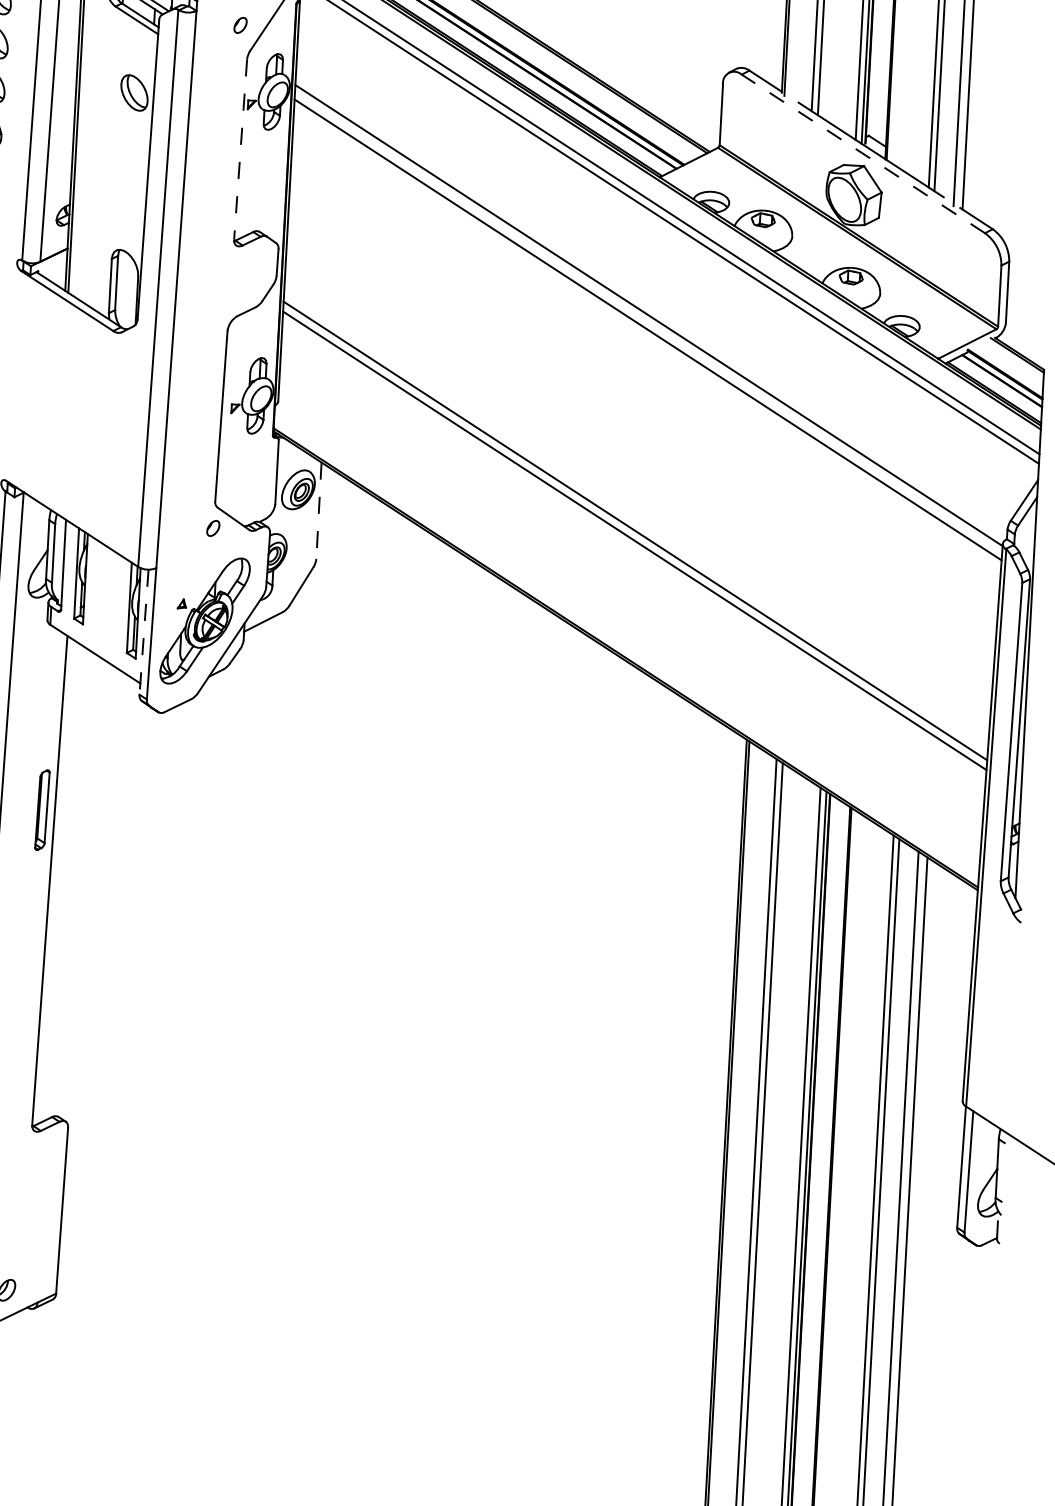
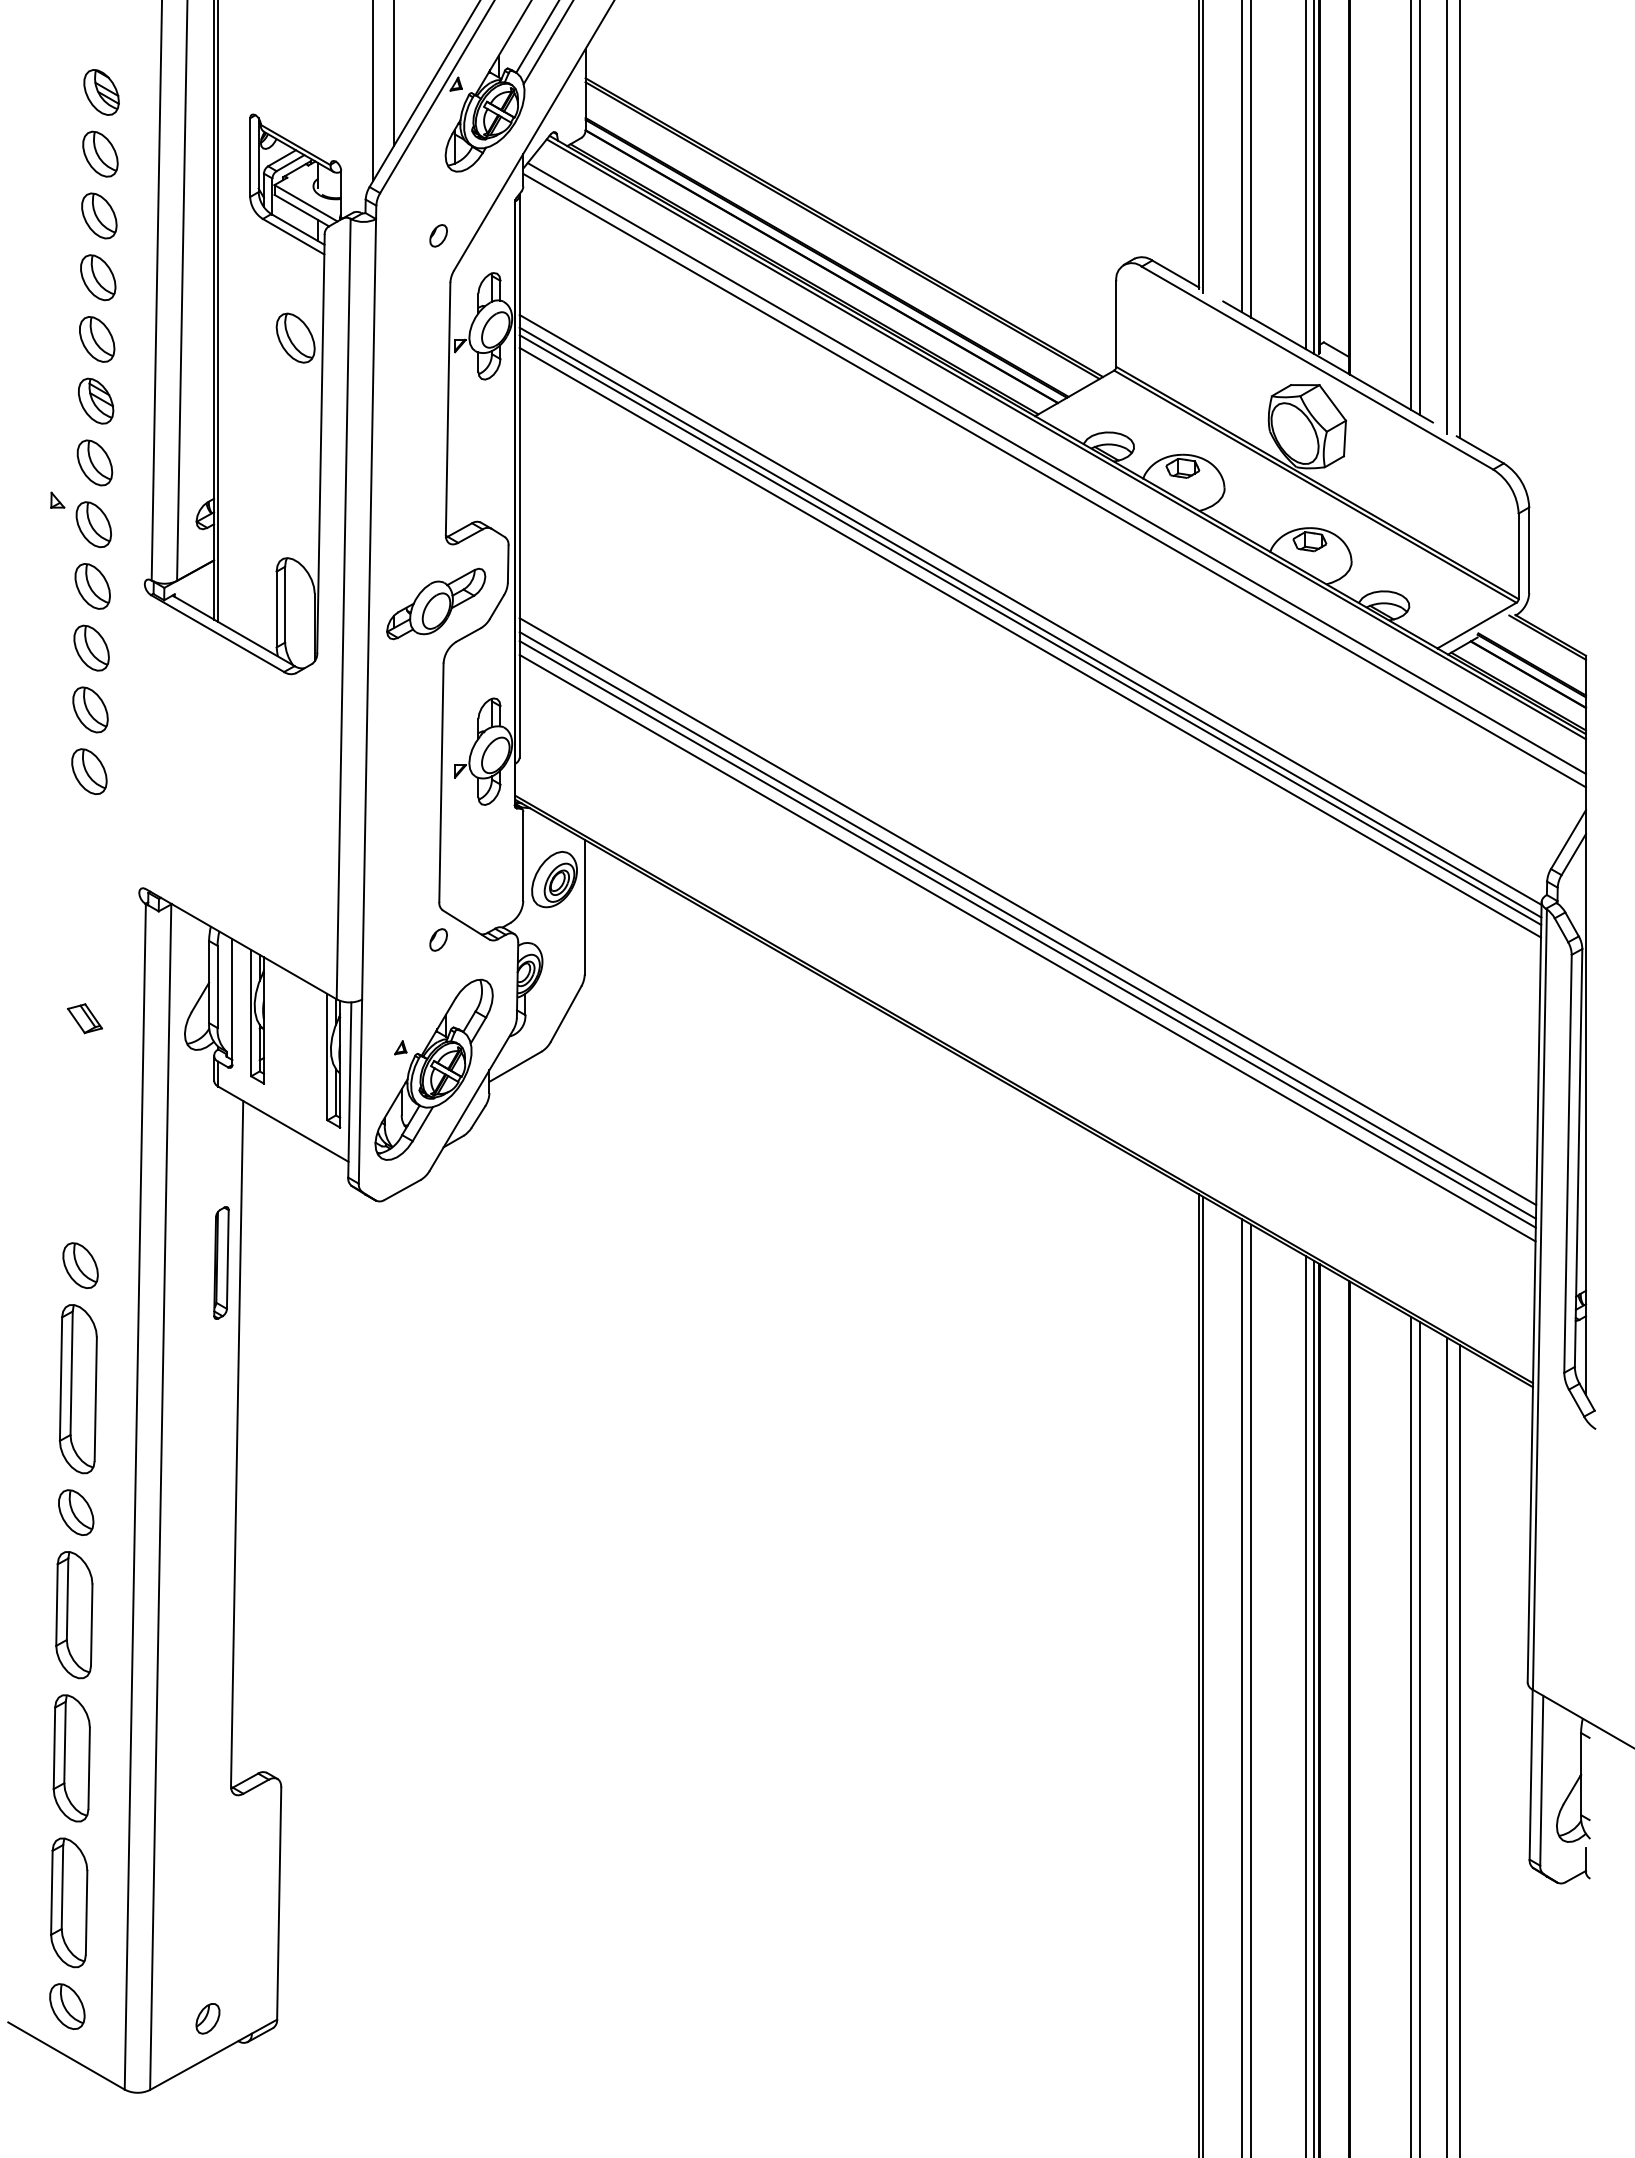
line: (240, 149) -> (448, 409), dashed -> solid
line: (863, 154) -> (1317, 368), dashed -> solid
part: (224, 287) -> (436, 603), added
line: (648, 324) -> (1030, 622), added
line: (647, 338) -> (1030, 642), added
line: (318, 510) -> (584, 907), dashed -> solid
line: (634, 547) -> (1027, 934), added
line: (633, 556) -> (1027, 947), added
line: (143, 632) -> (349, 1090), dashed -> solid
part: (42, 809) -> (221, 1262), moved

